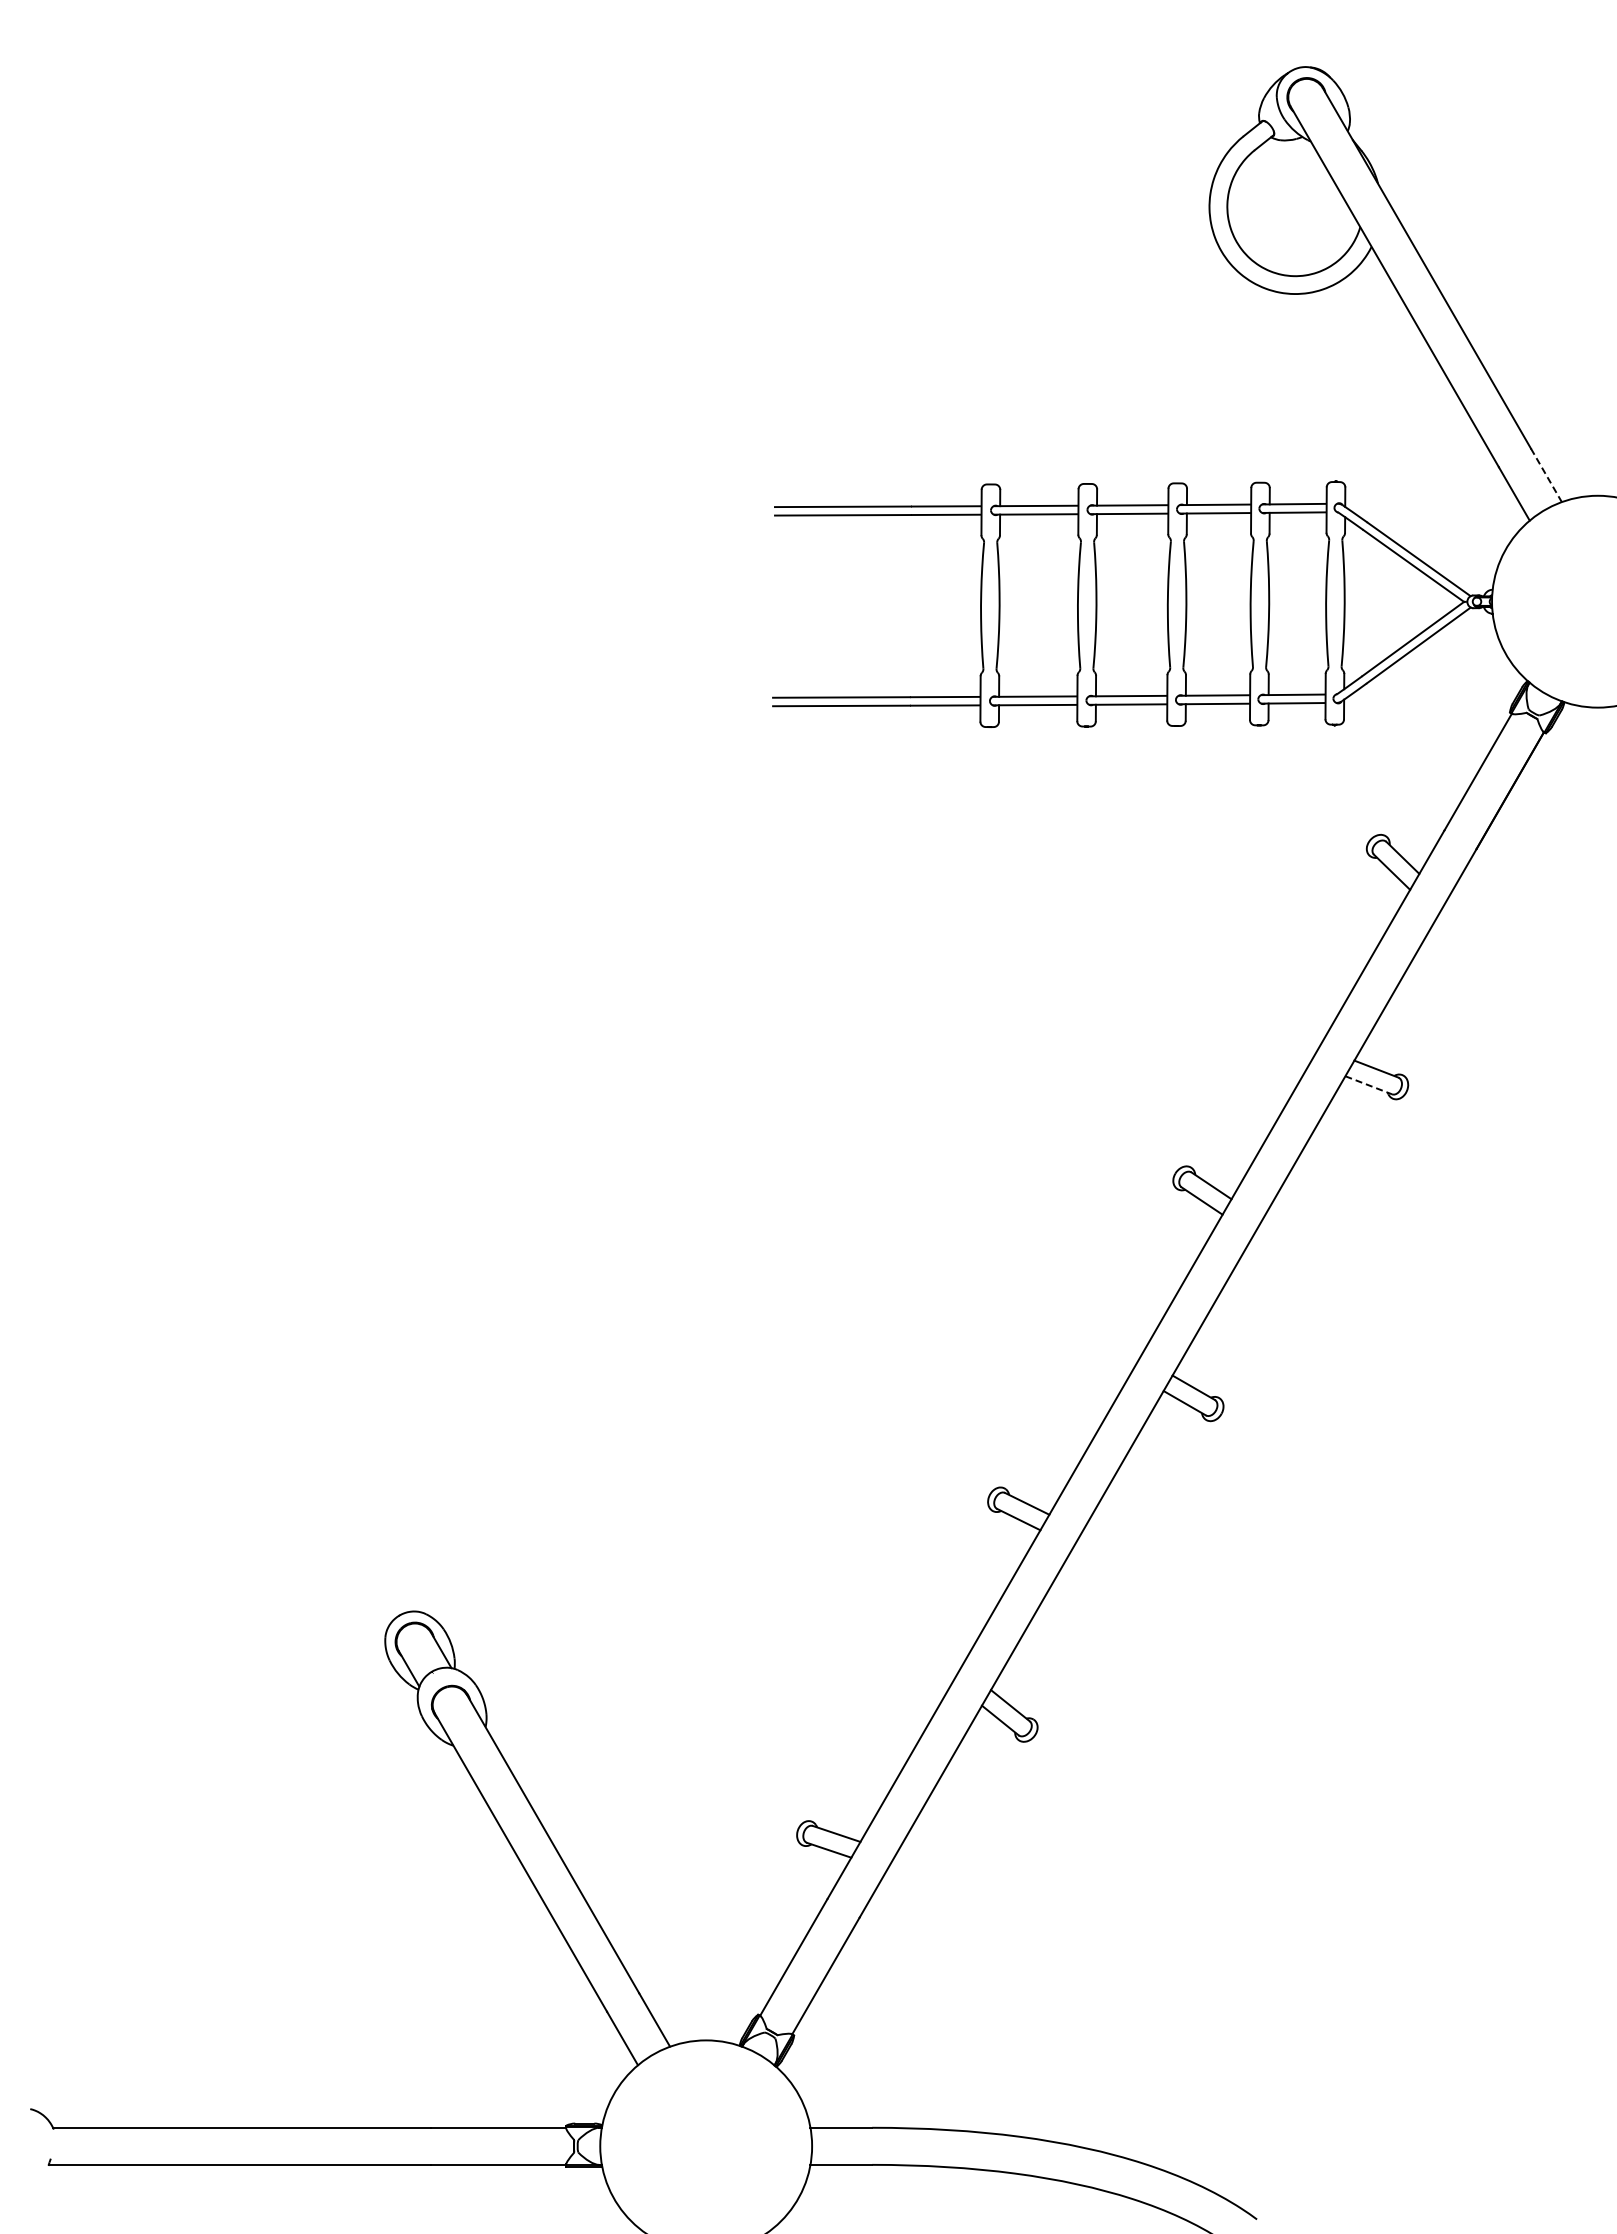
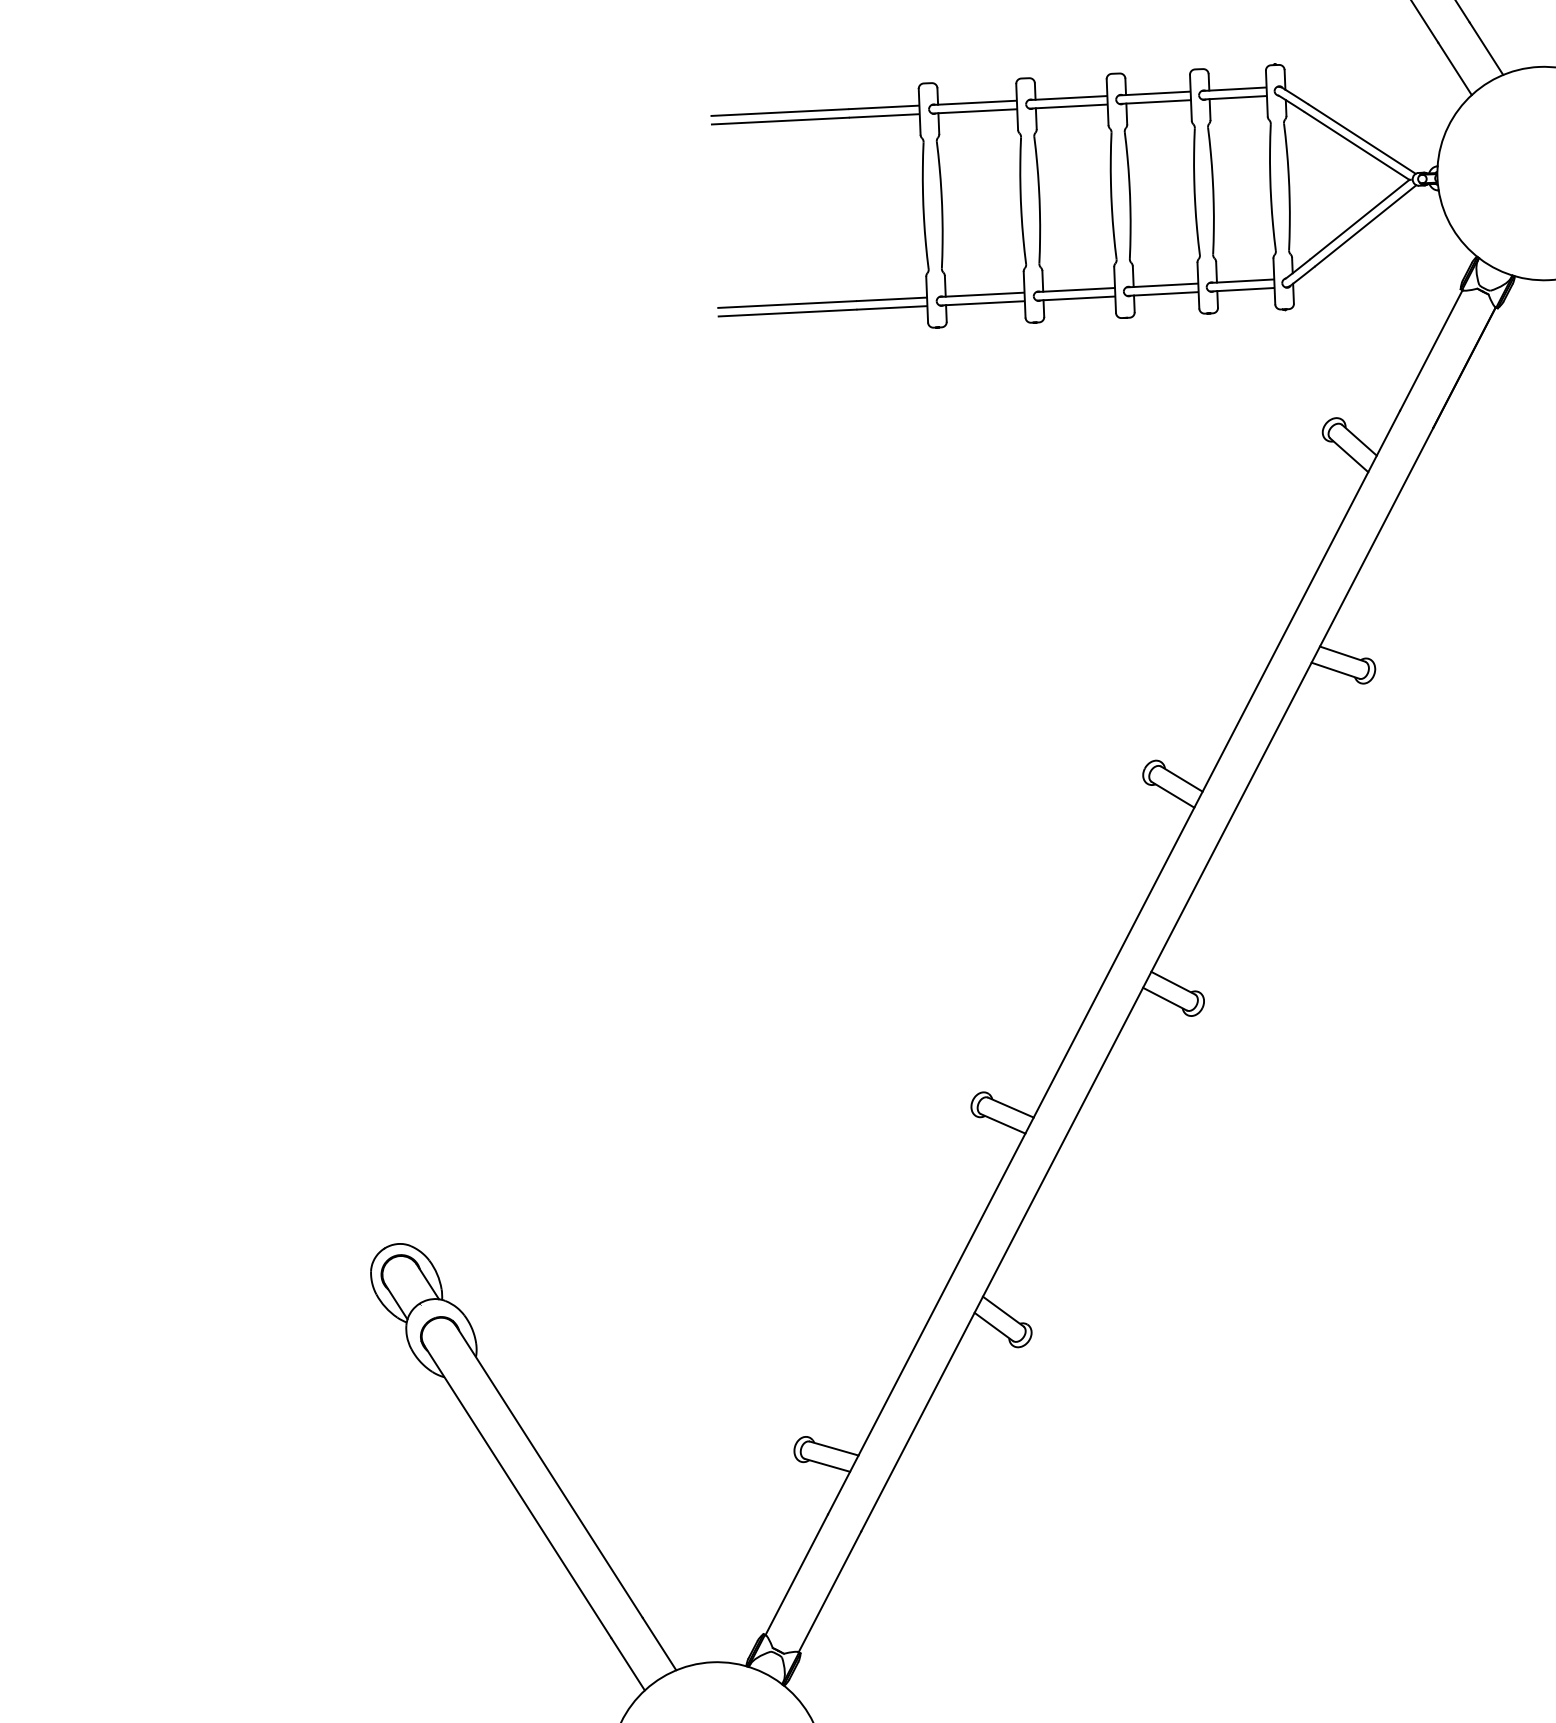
line: (1546, 475) -> (1486, 48), dashed -> solid
line: (1369, 1085) -> (1336, 670), dashed -> solid

